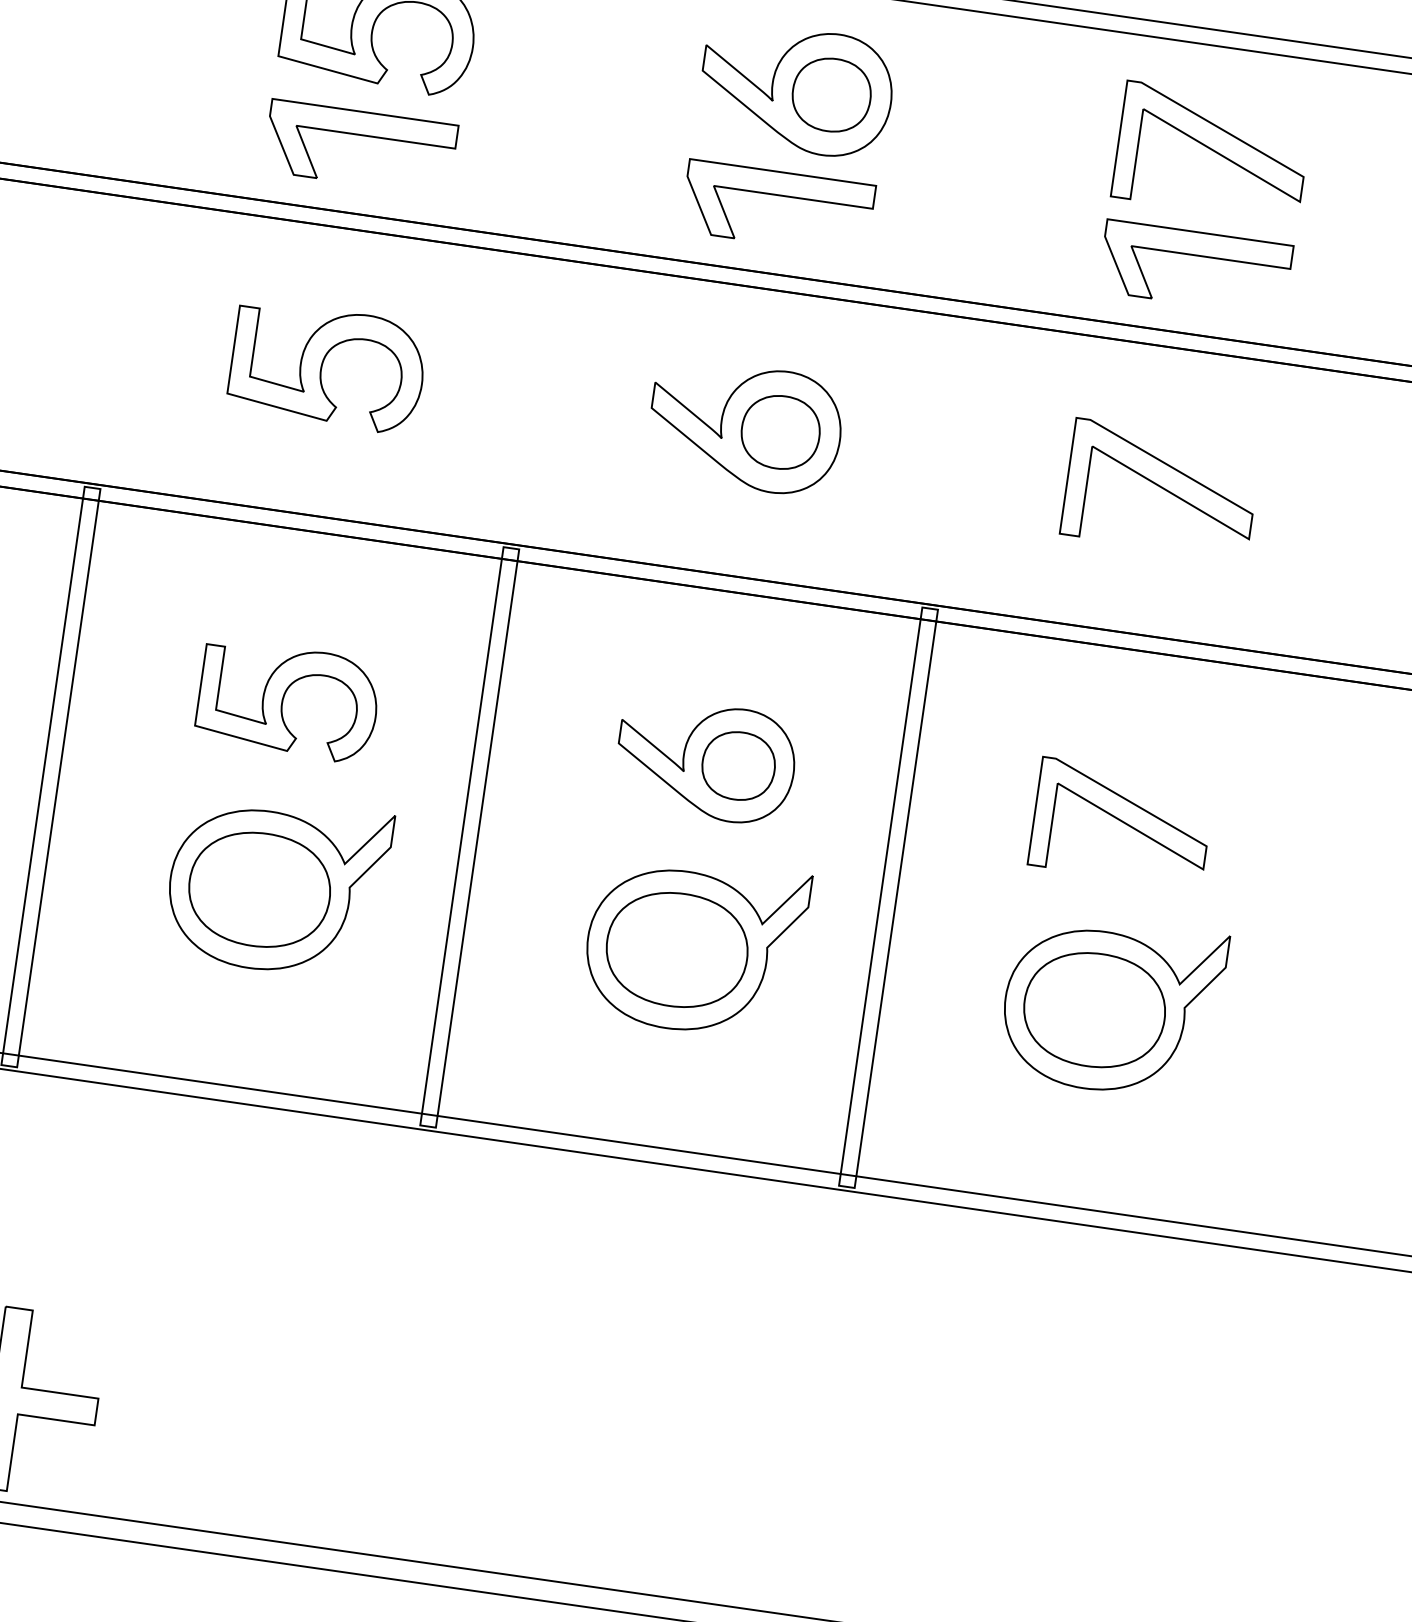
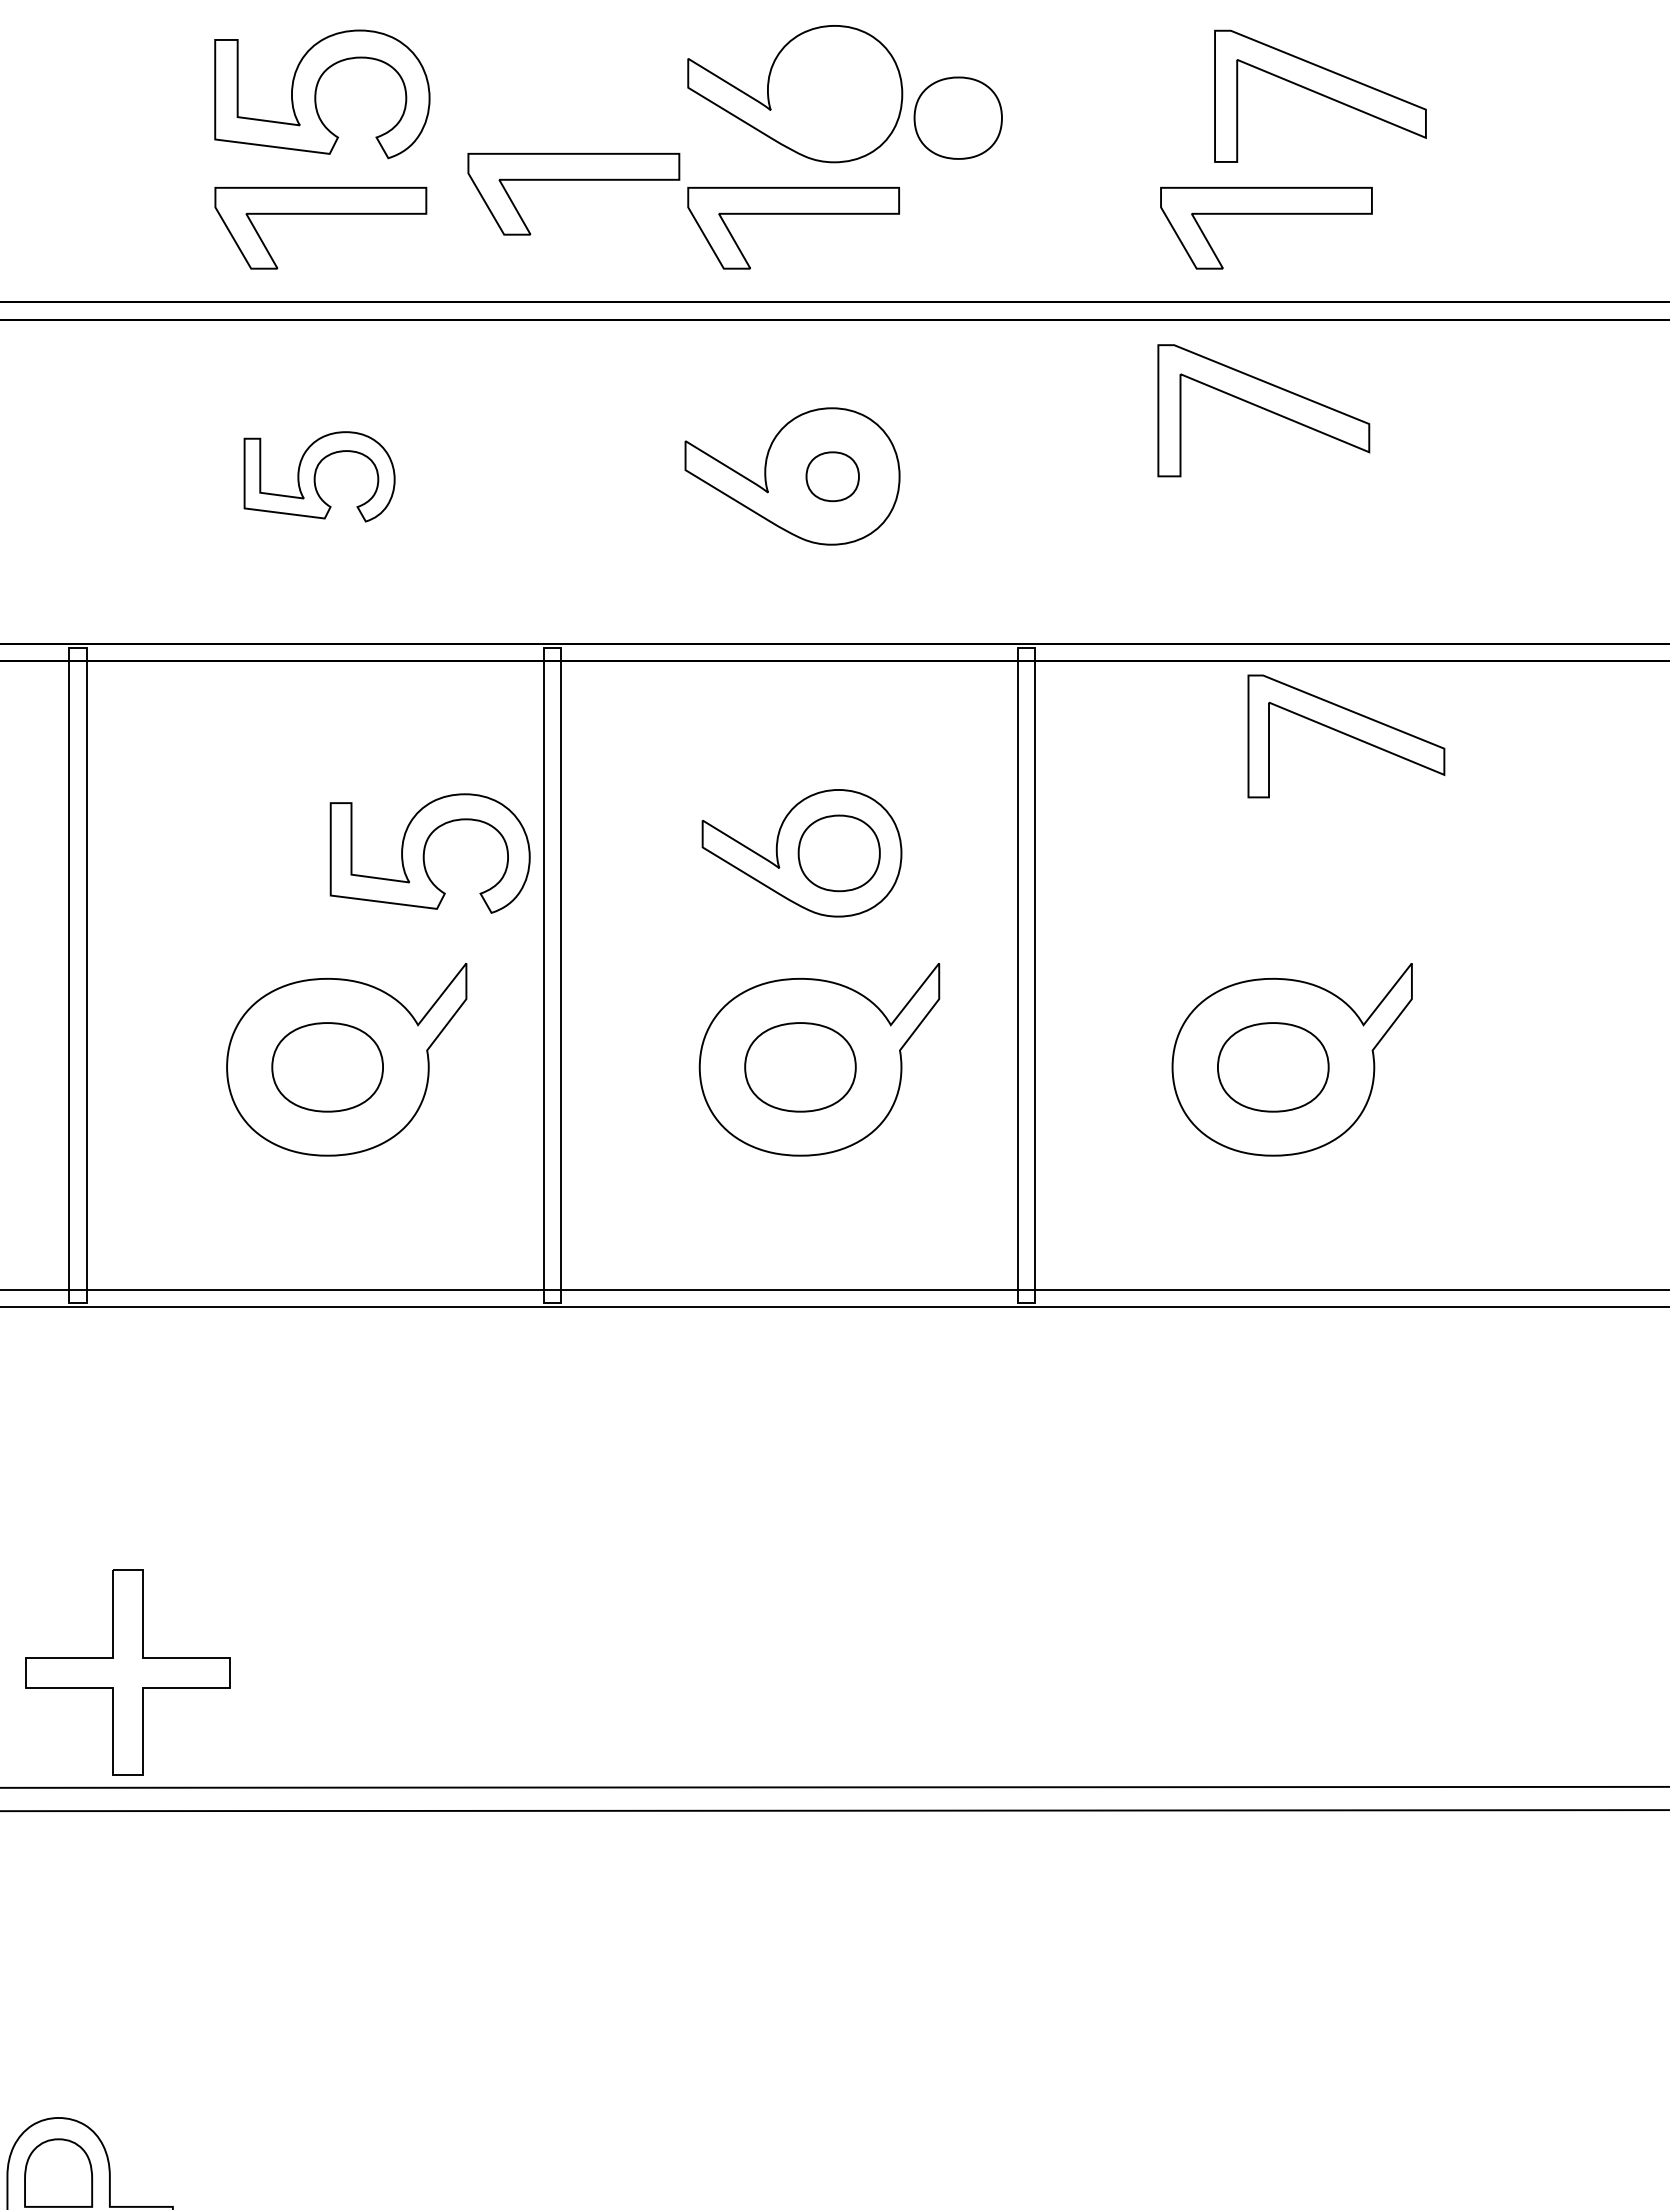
part: (831, 94) -> (957, 117), moved
part: (589, 137) -> (573, 180), added
part: (1212, 151) -> (1320, 95), moved
part: (327, 367) -> (319, 476), size x0.7
part: (780, 432) -> (832, 476), size x0.6
part: (1160, 488) -> (1263, 410), moved
part: (287, 701) -> (429, 853), moved
part: (1121, 823) -> (1346, 736), moved
part: (259, 889) -> (327, 1067), size x0.7
part: (677, 950) -> (800, 1067), size x0.7
part: (1094, 1010) -> (1273, 1067), size x0.7

